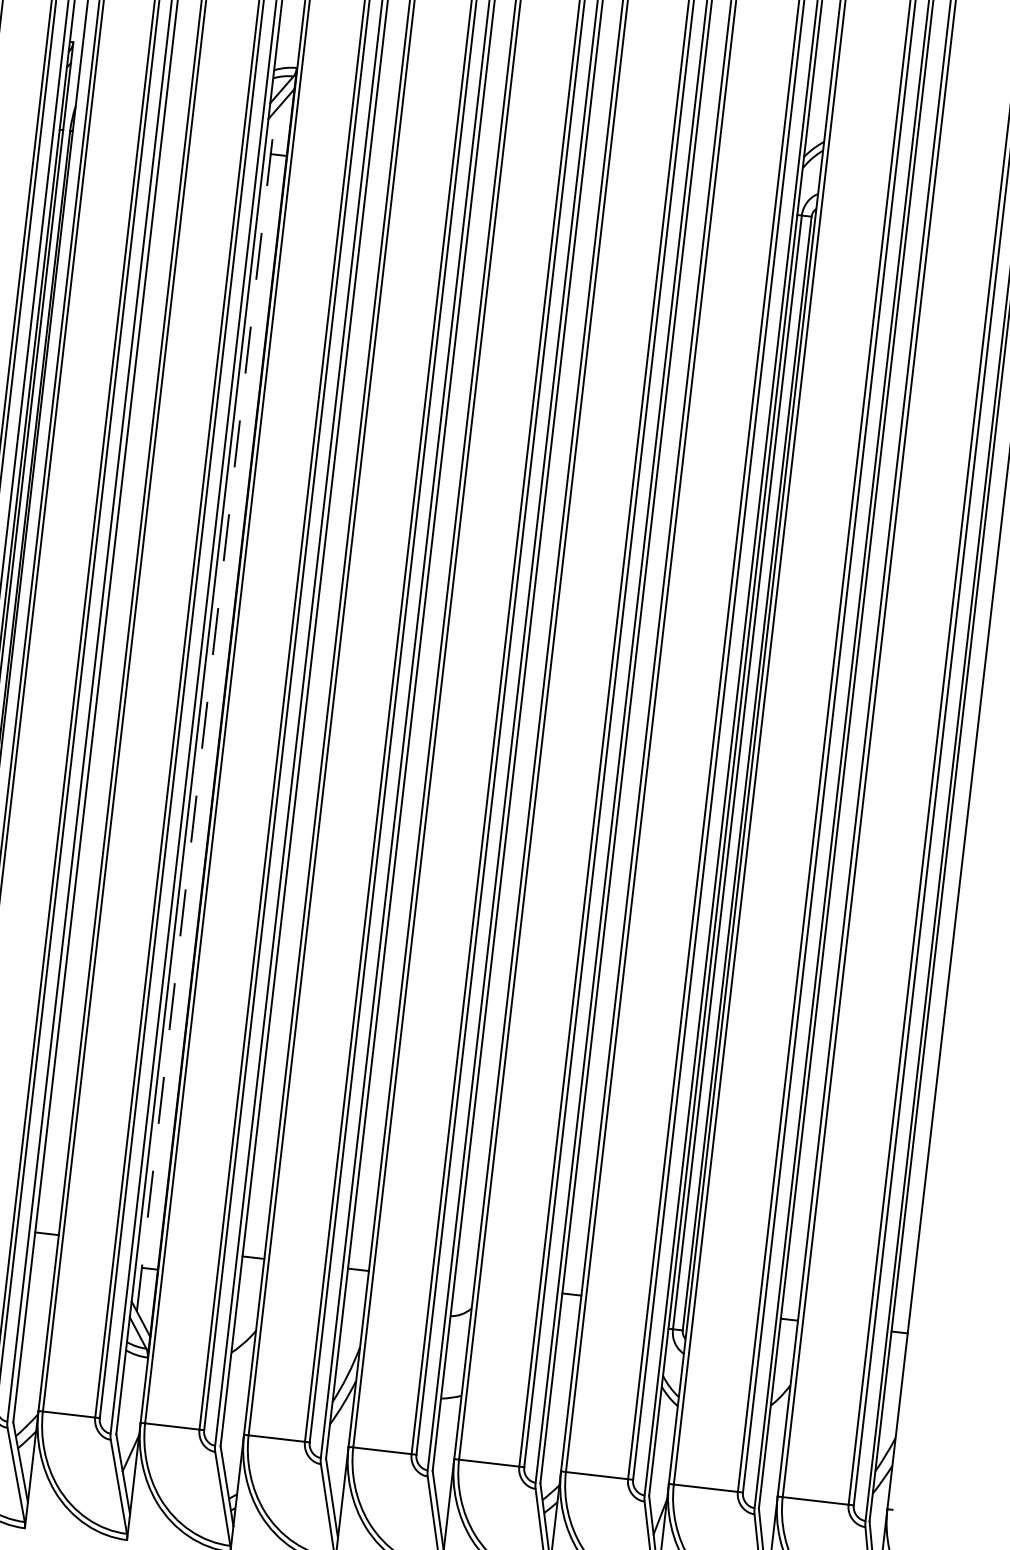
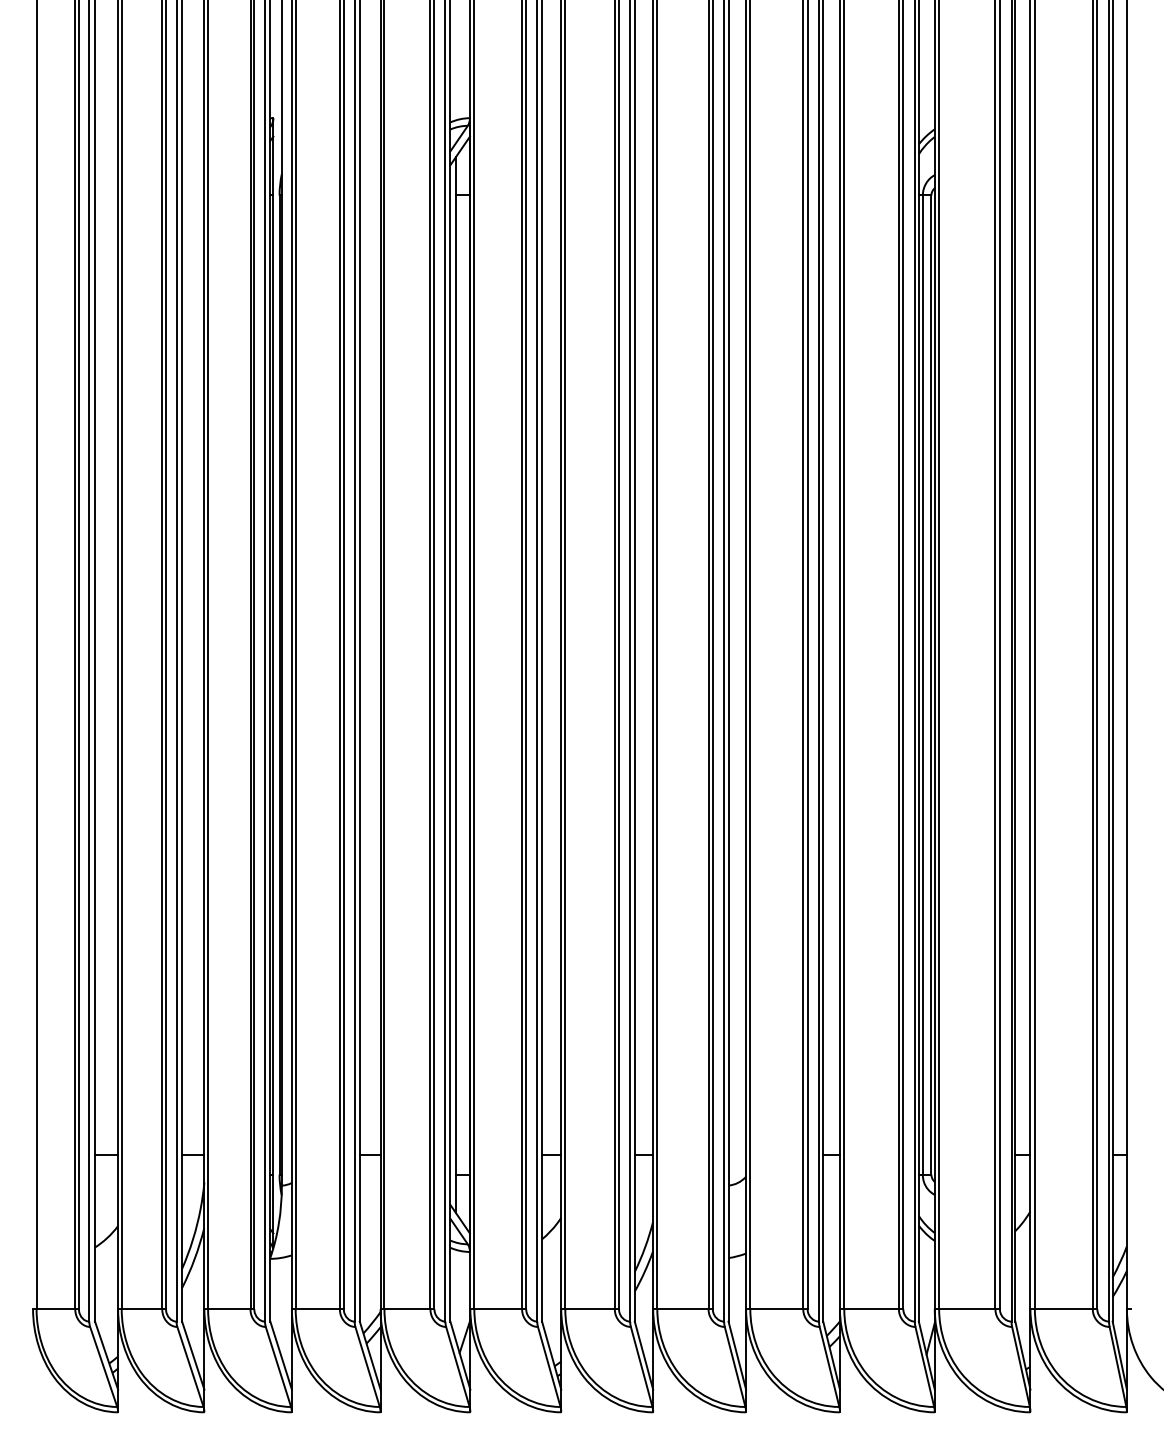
line: (205, 711) -> (455, 685), dashed -> solid

